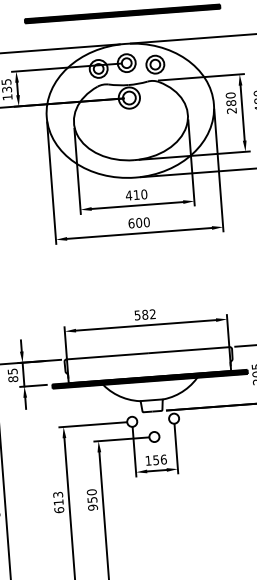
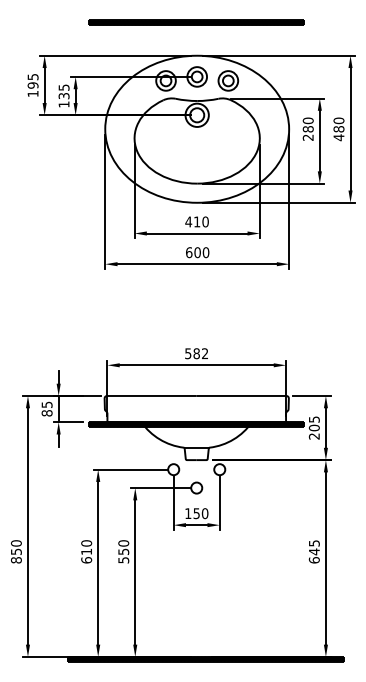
text: (164, 459) -> (205, 513), 156 -> 150
text: (58, 494) -> (86, 543), 613 -> 610
text: (92, 507) -> (123, 560), 950 -> 550

